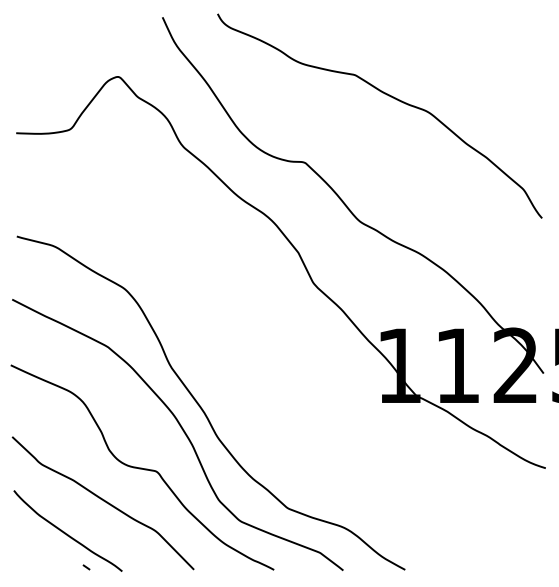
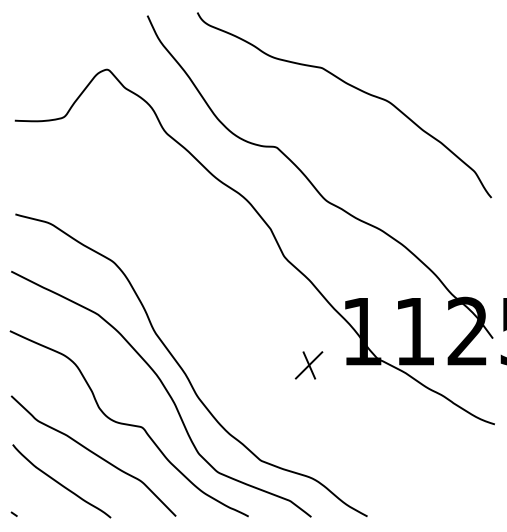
part: (340, 402) -> (308, 364), added
line: (86, 567) -> (14, 514), moved

